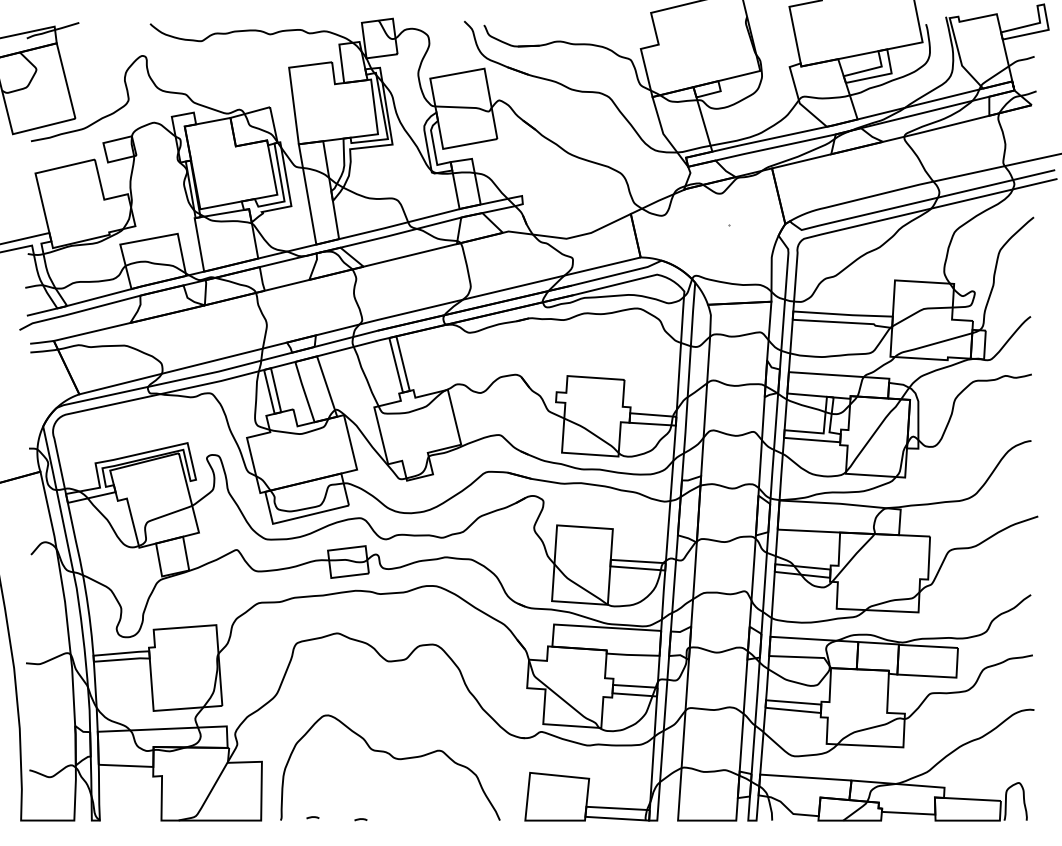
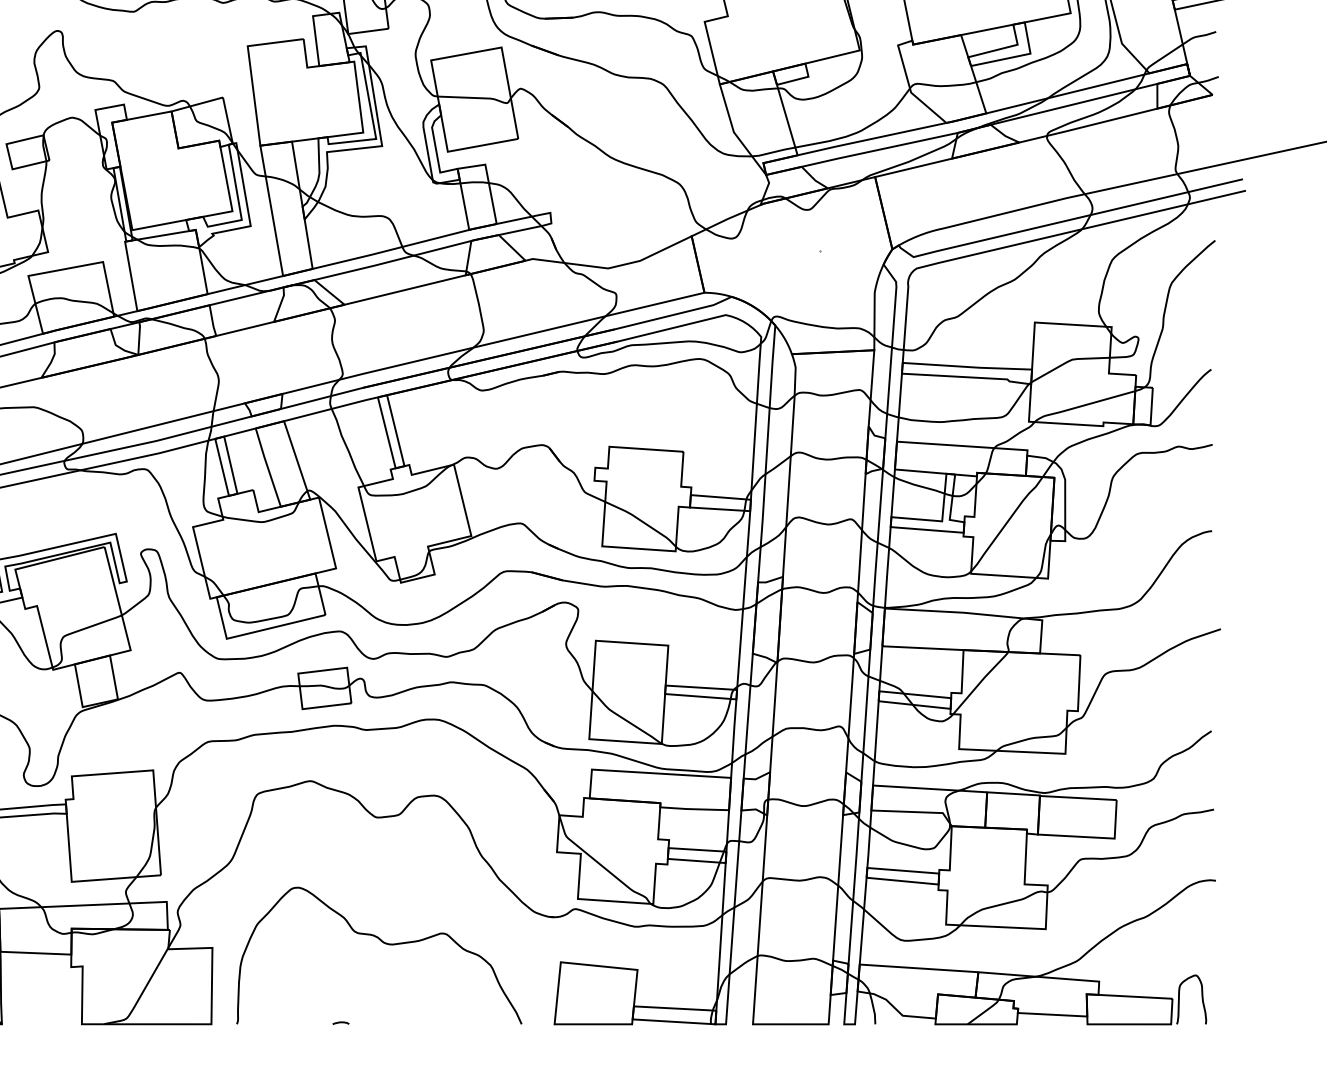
curve: (312, 817) -> (278, 1020), removed

